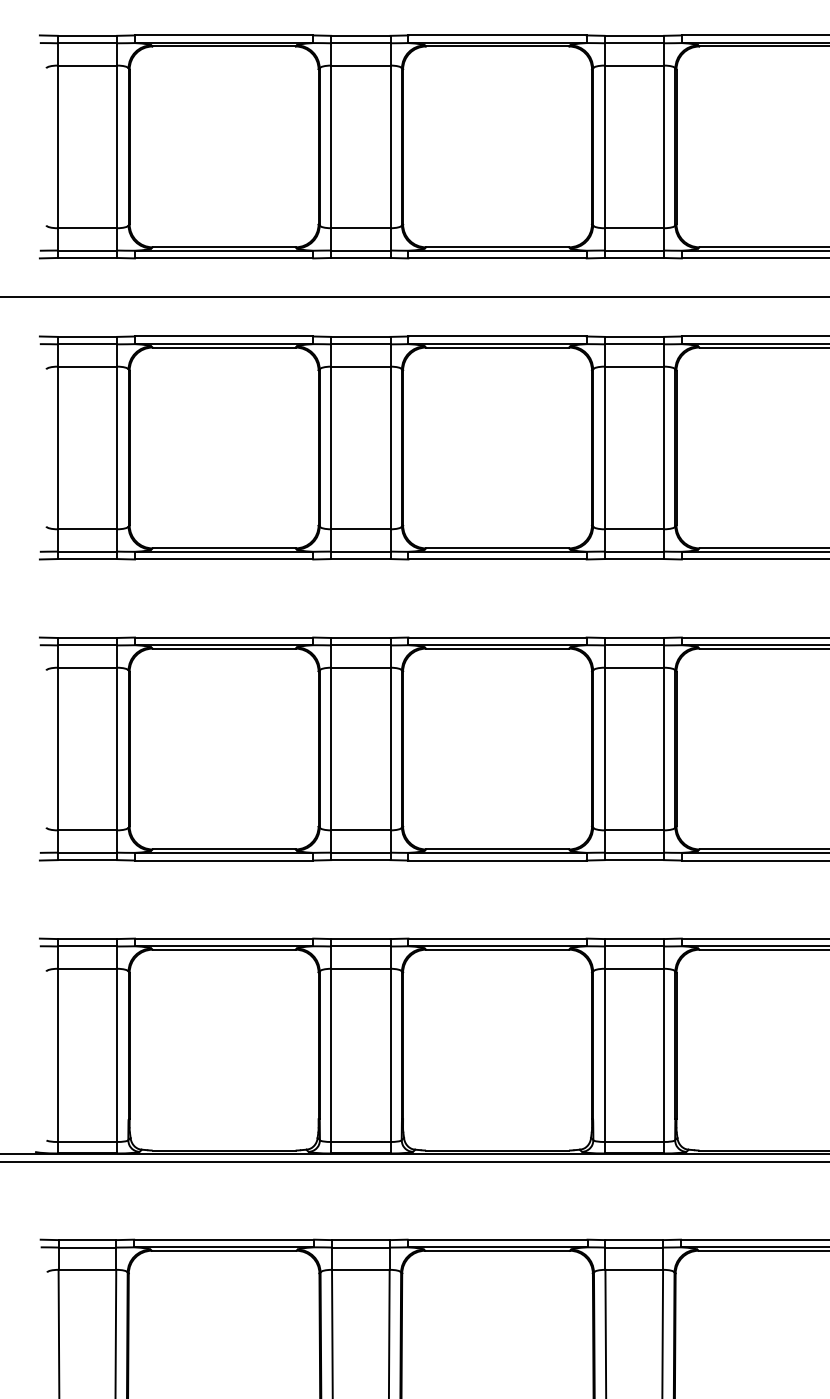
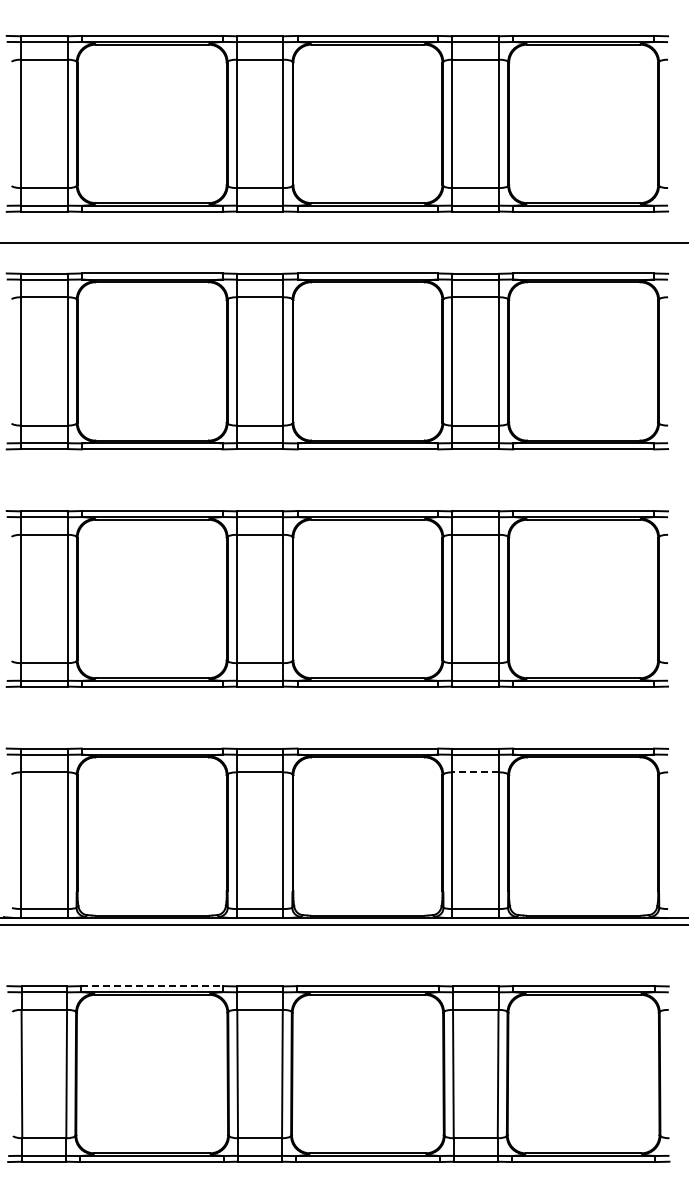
line: (633, 968) -> (475, 772), solid -> dashed
line: (224, 1240) -> (152, 986), solid -> dashed

